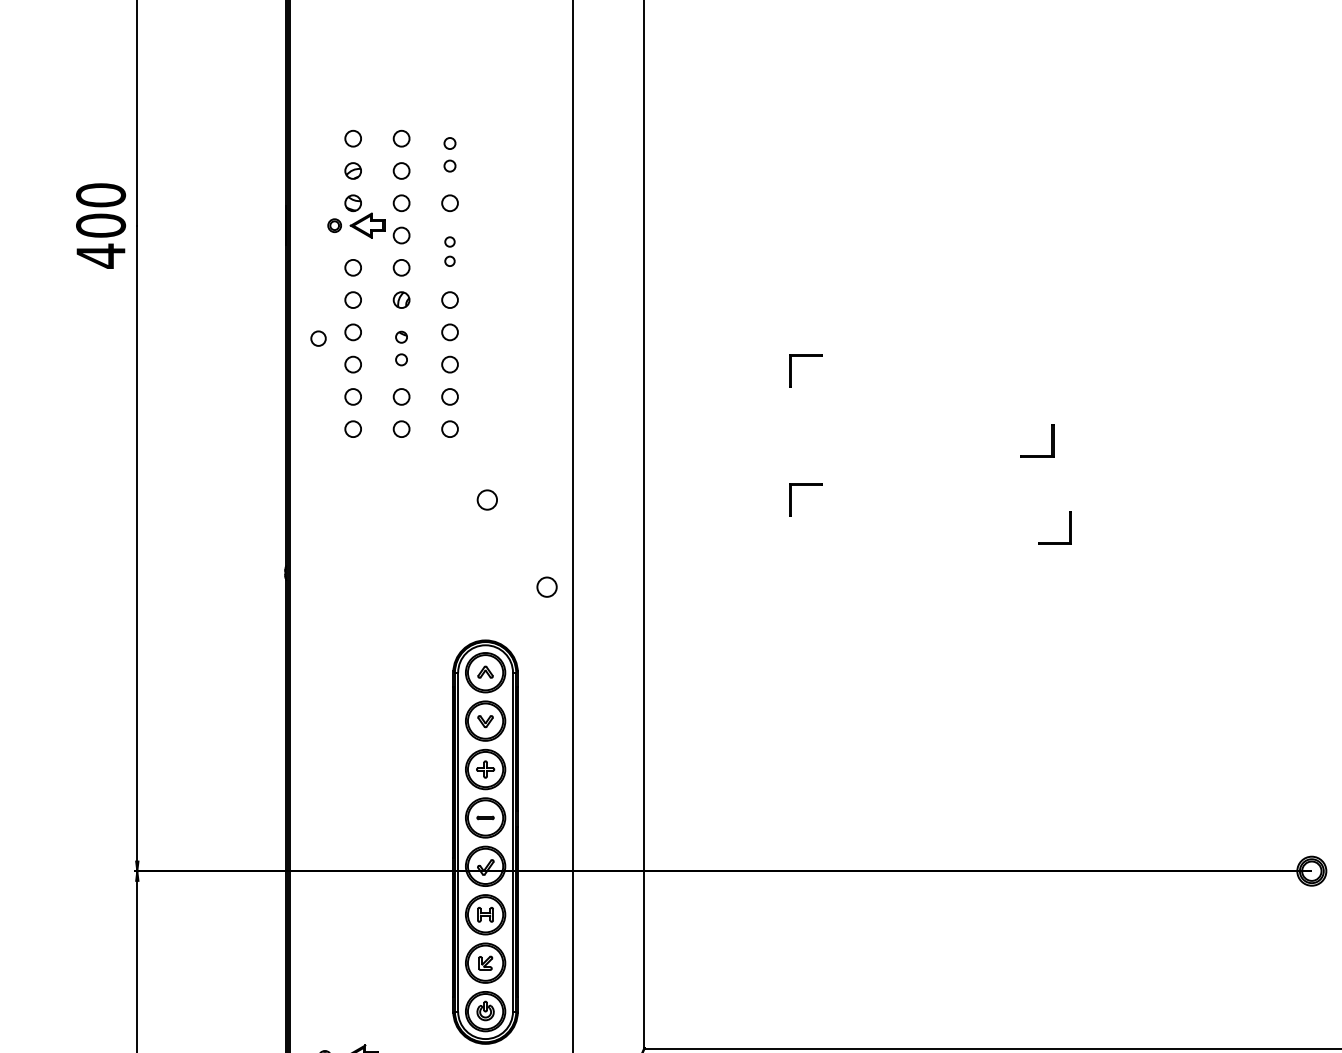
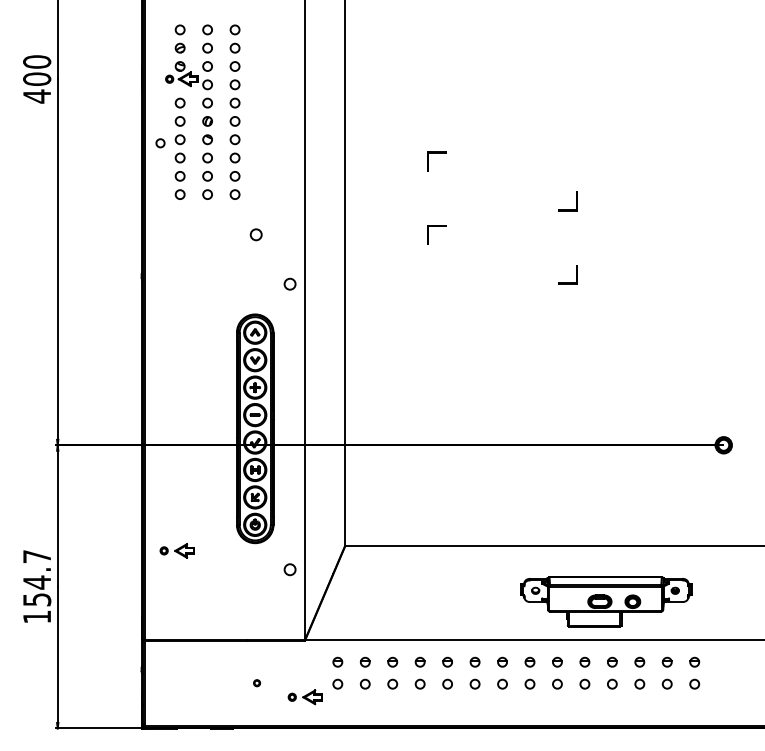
part: (449, 153) -> (234, 38), size x1.43
part: (449, 250) -> (234, 93), size x1.67
part: (401, 347) -> (207, 148), size x1.43
part: (1053, 541) -> (567, 282), moved

